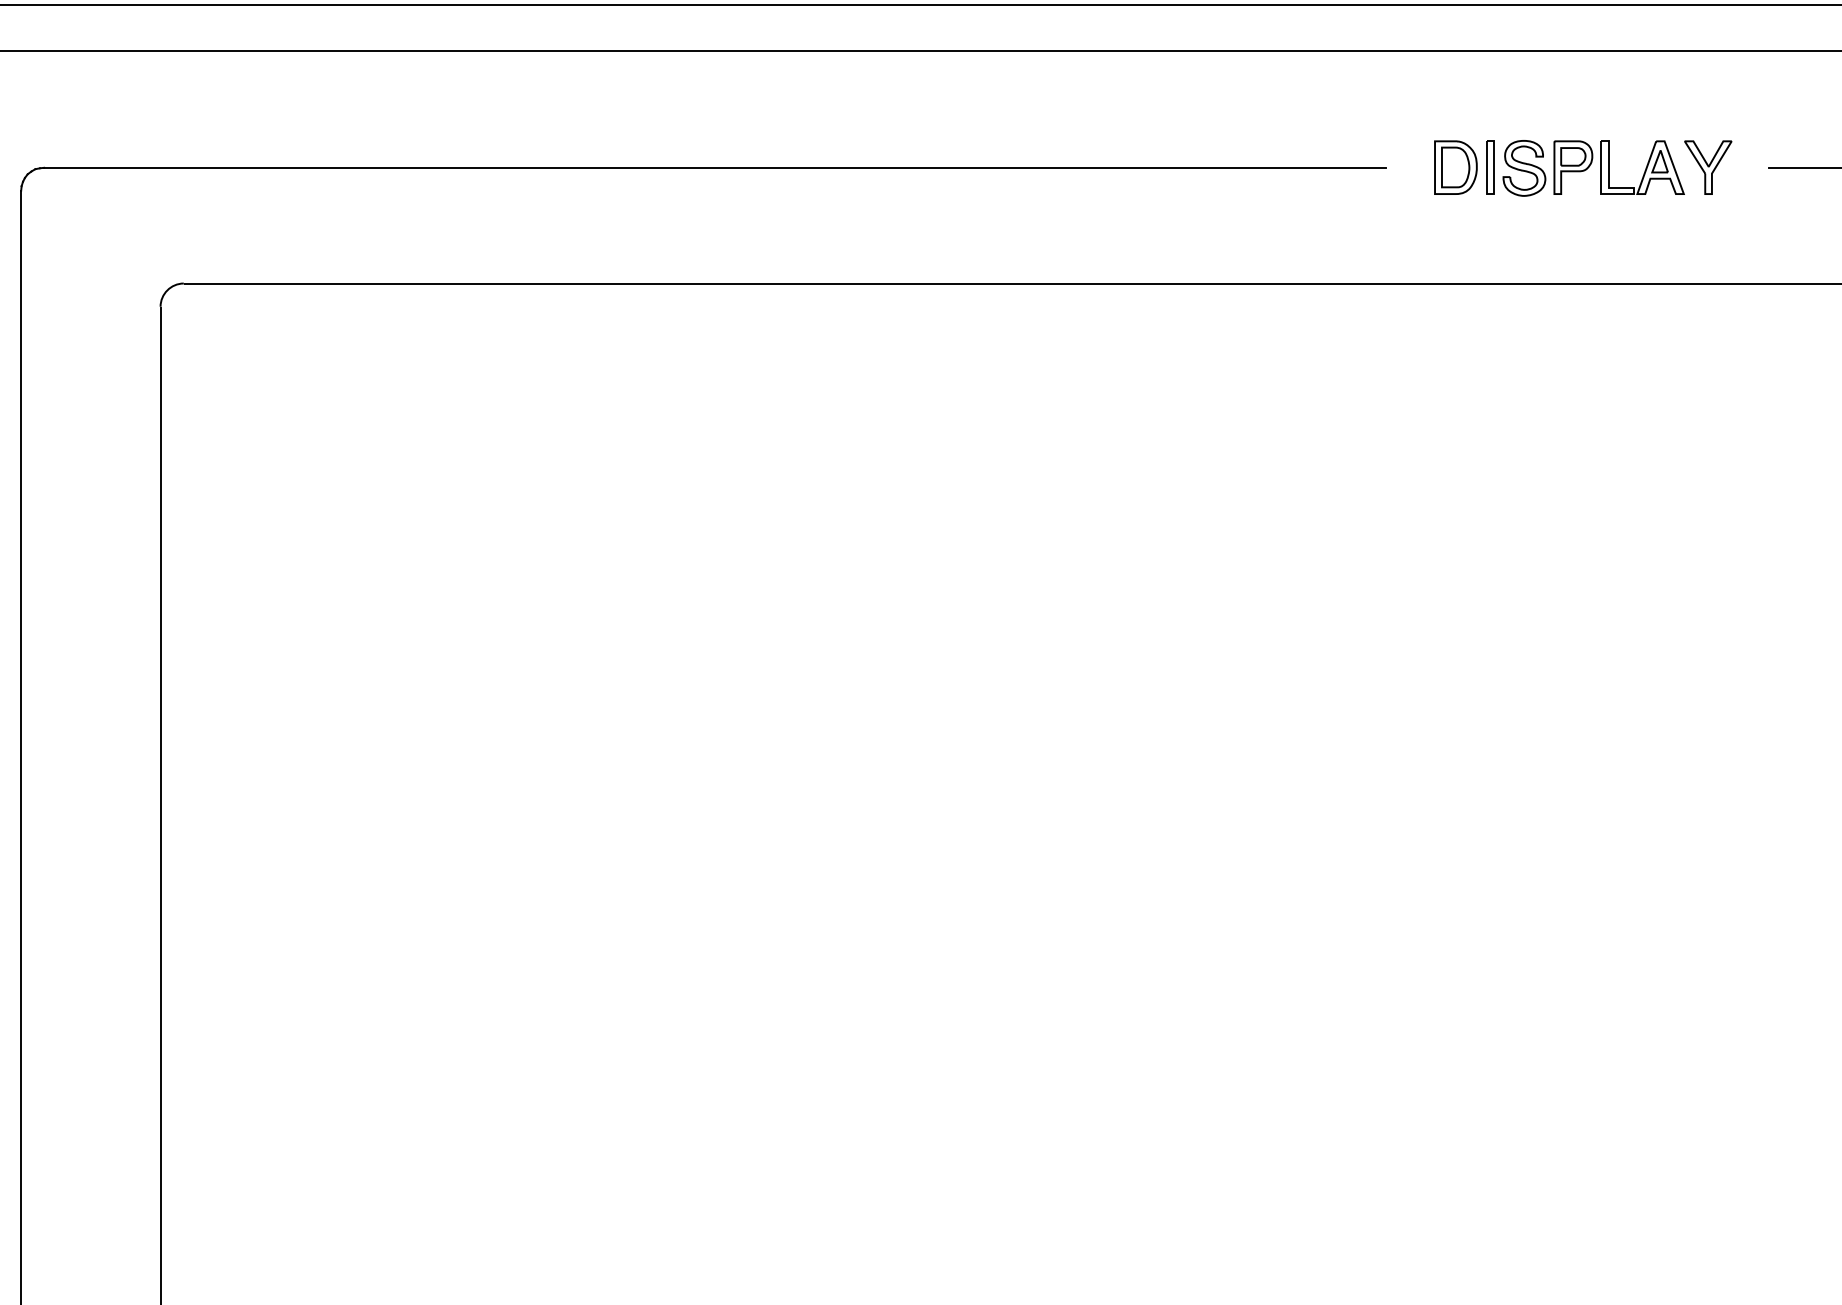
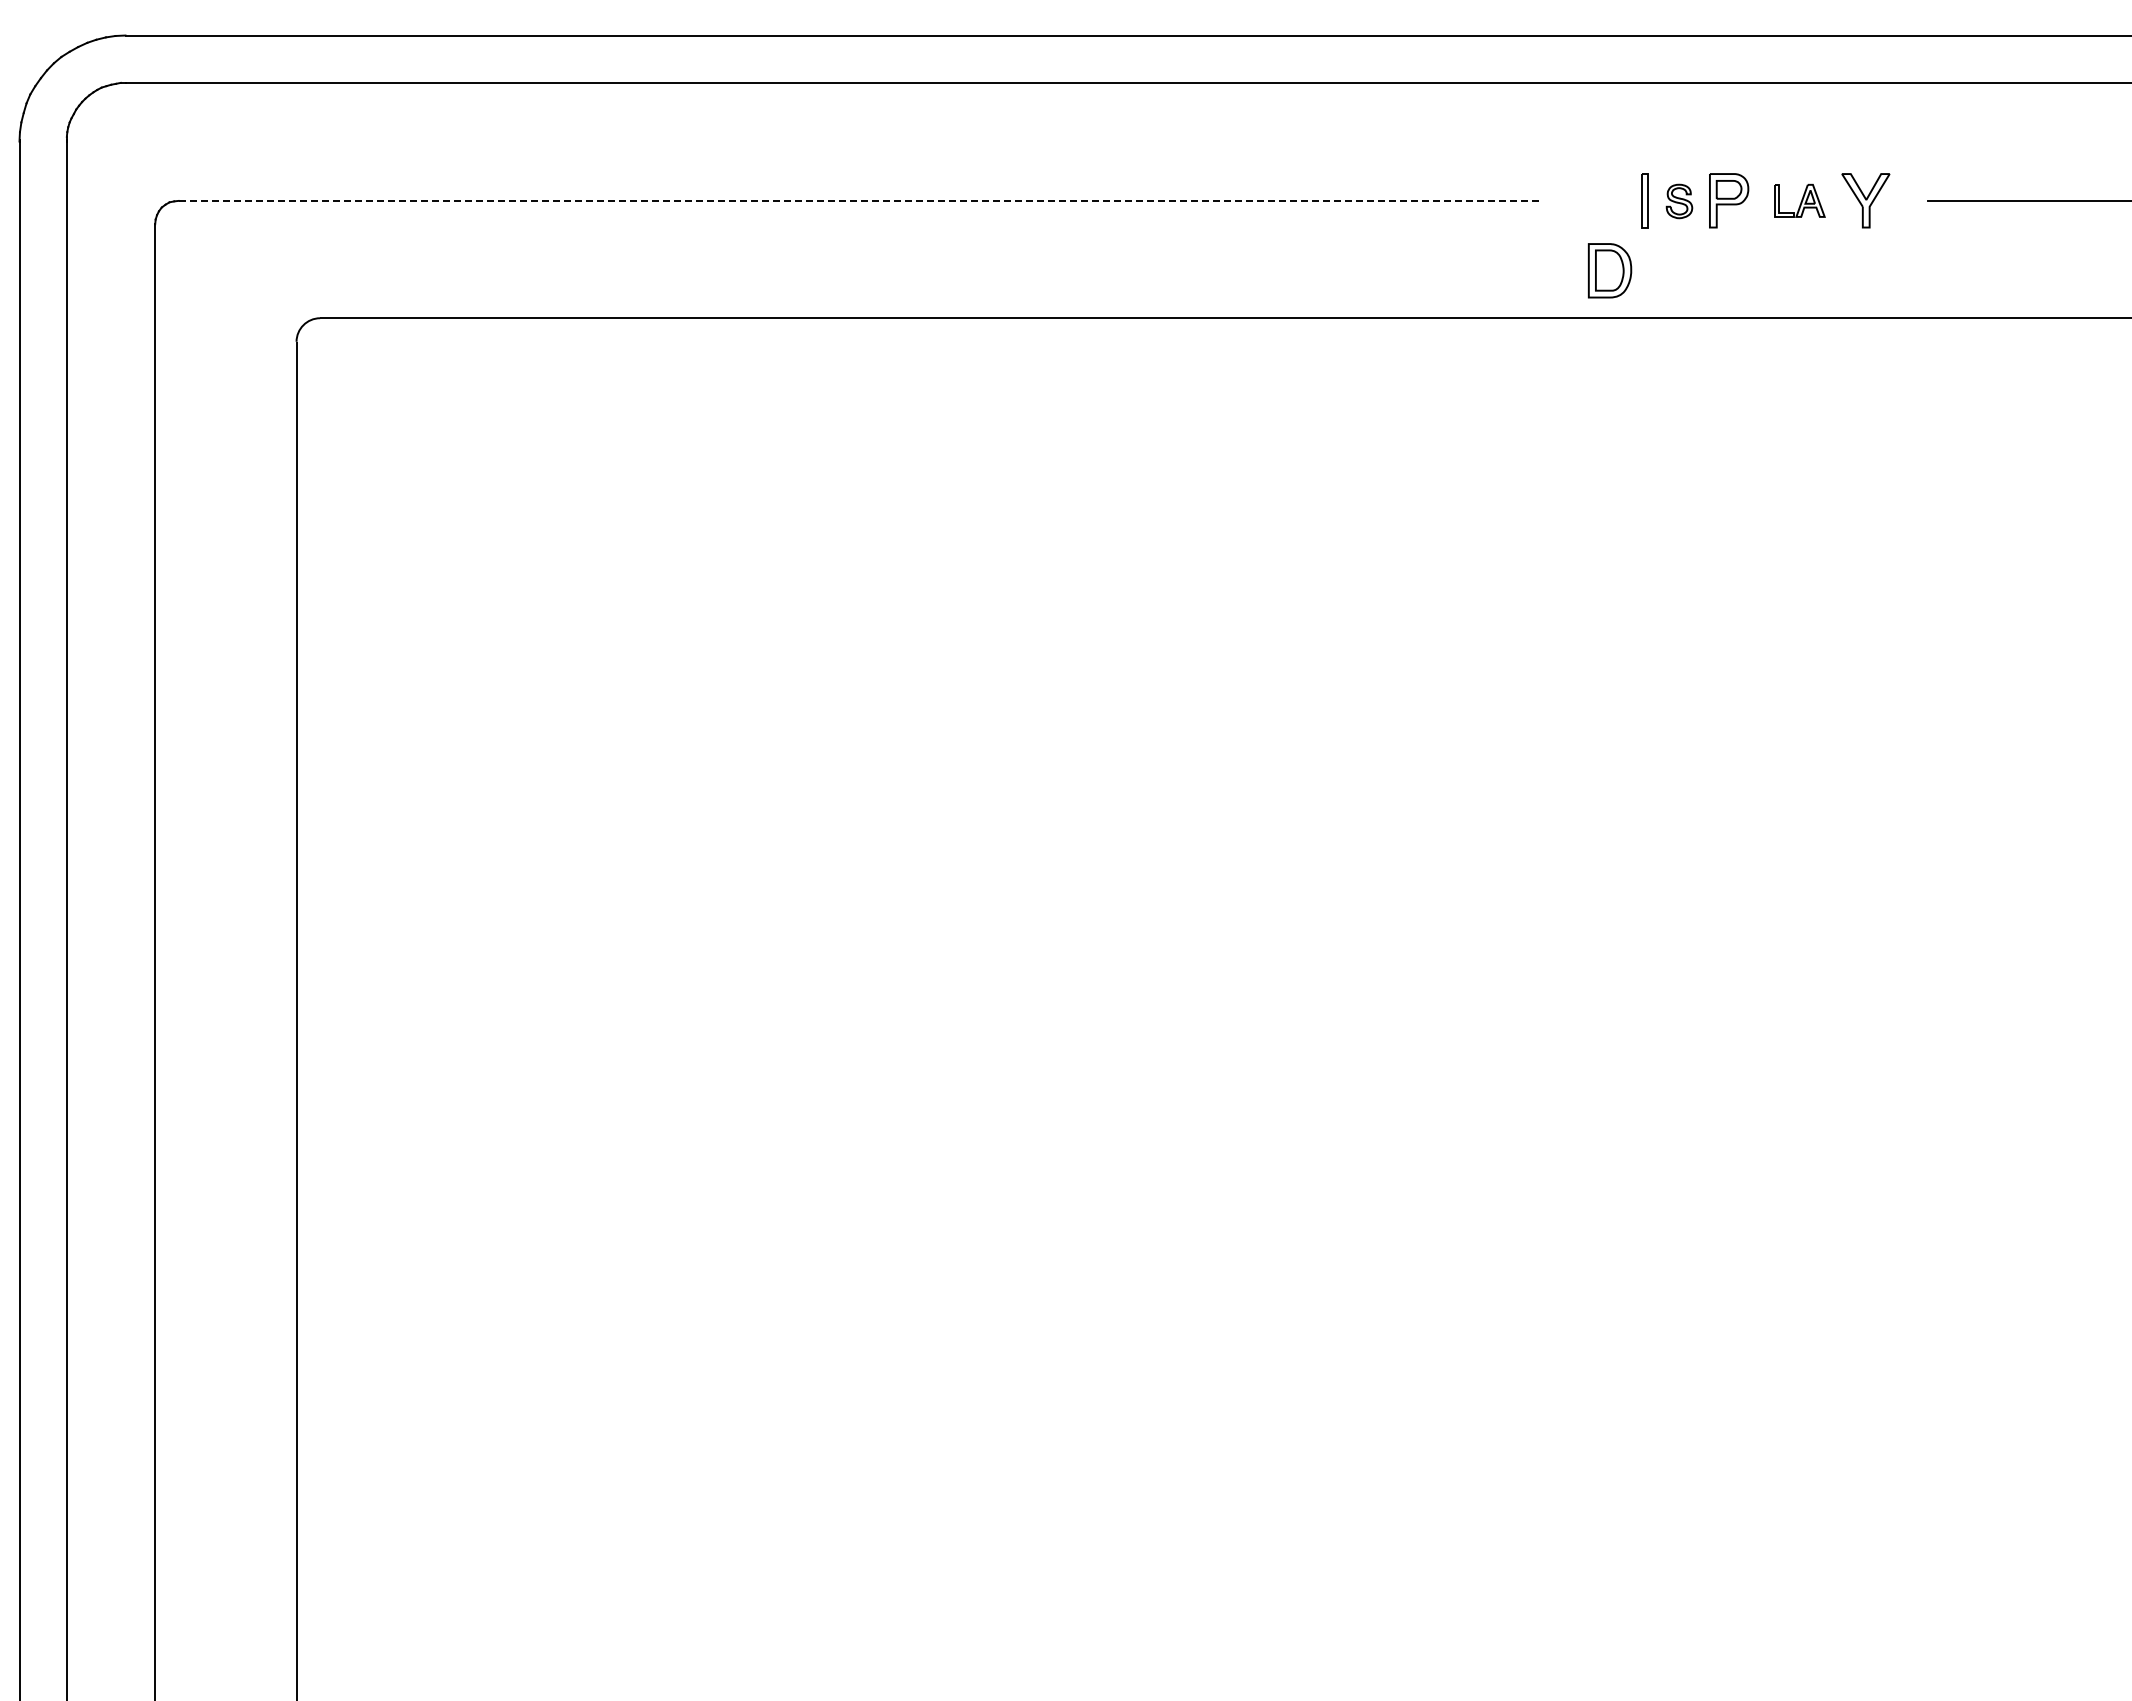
line: (715, 167) -> (859, 200), solid -> dashed
part: (1455, 167) -> (1609, 270), moved
part: (1642, 167) -> (1799, 200), size x0.6
part: (1524, 168) -> (1679, 201), size x0.6

